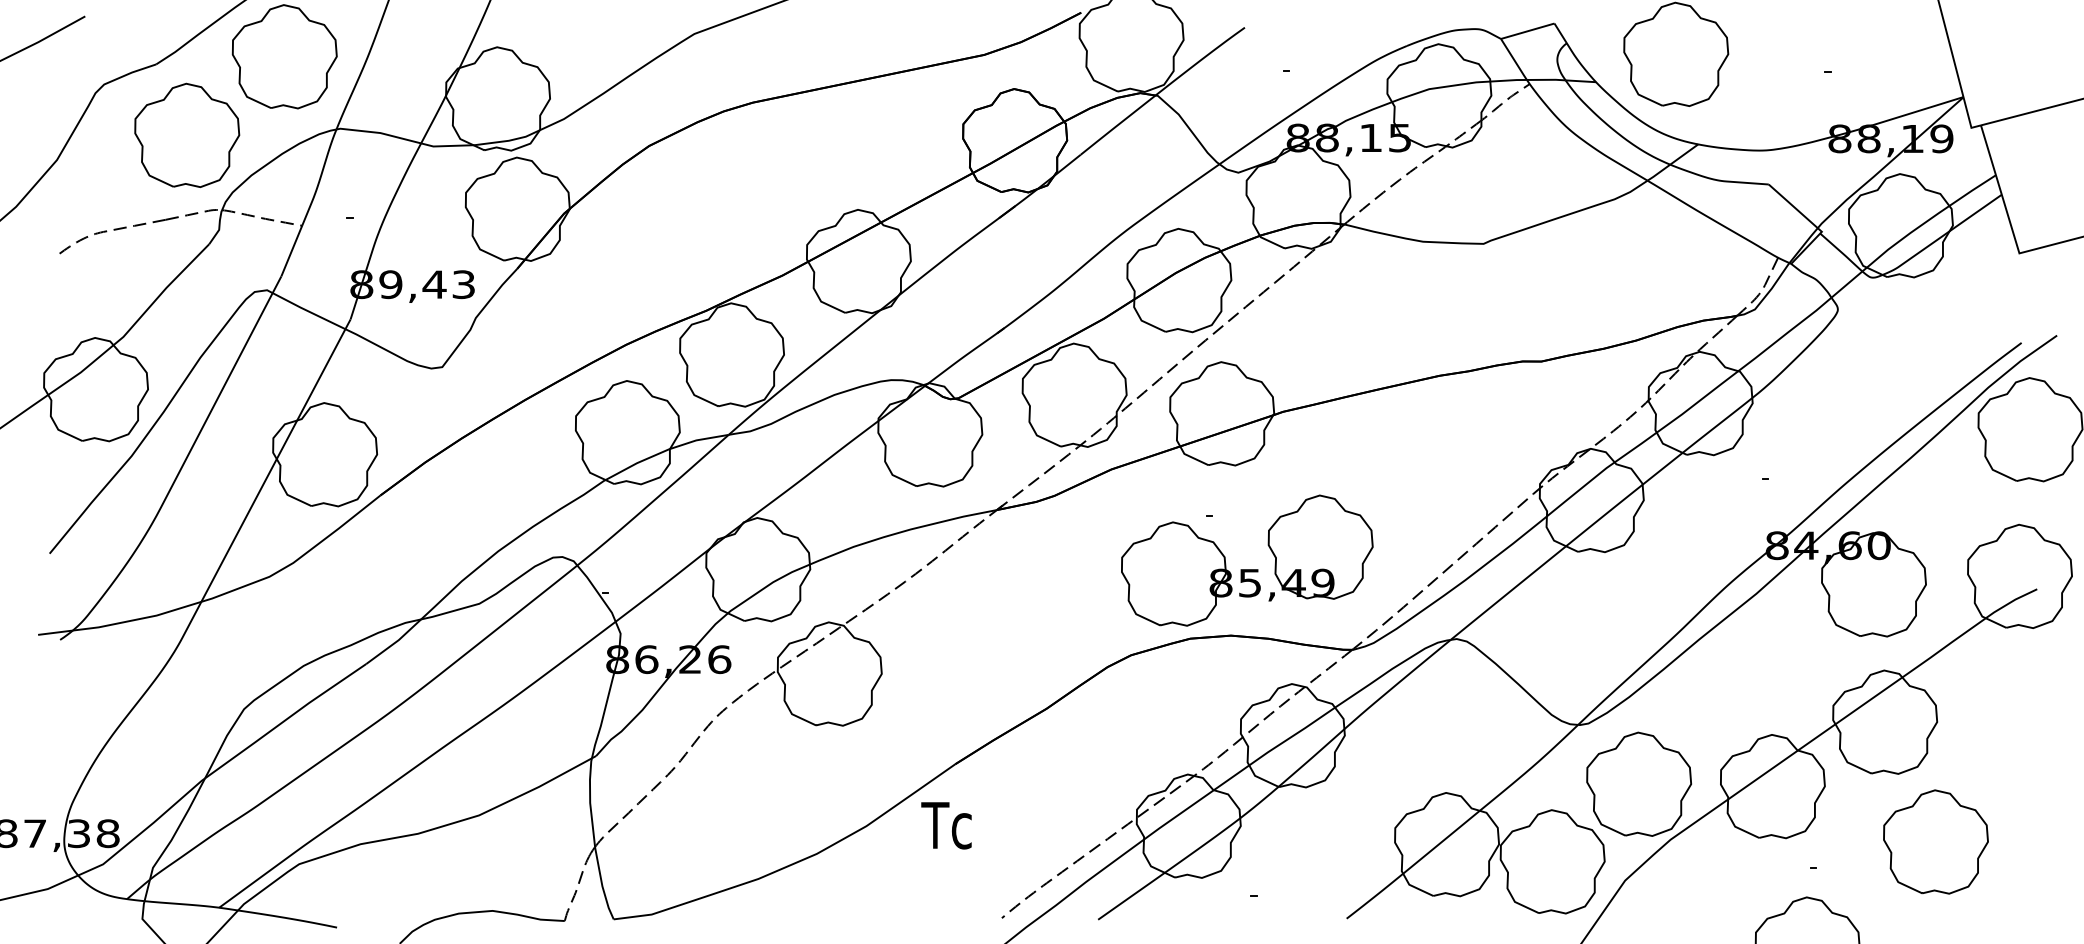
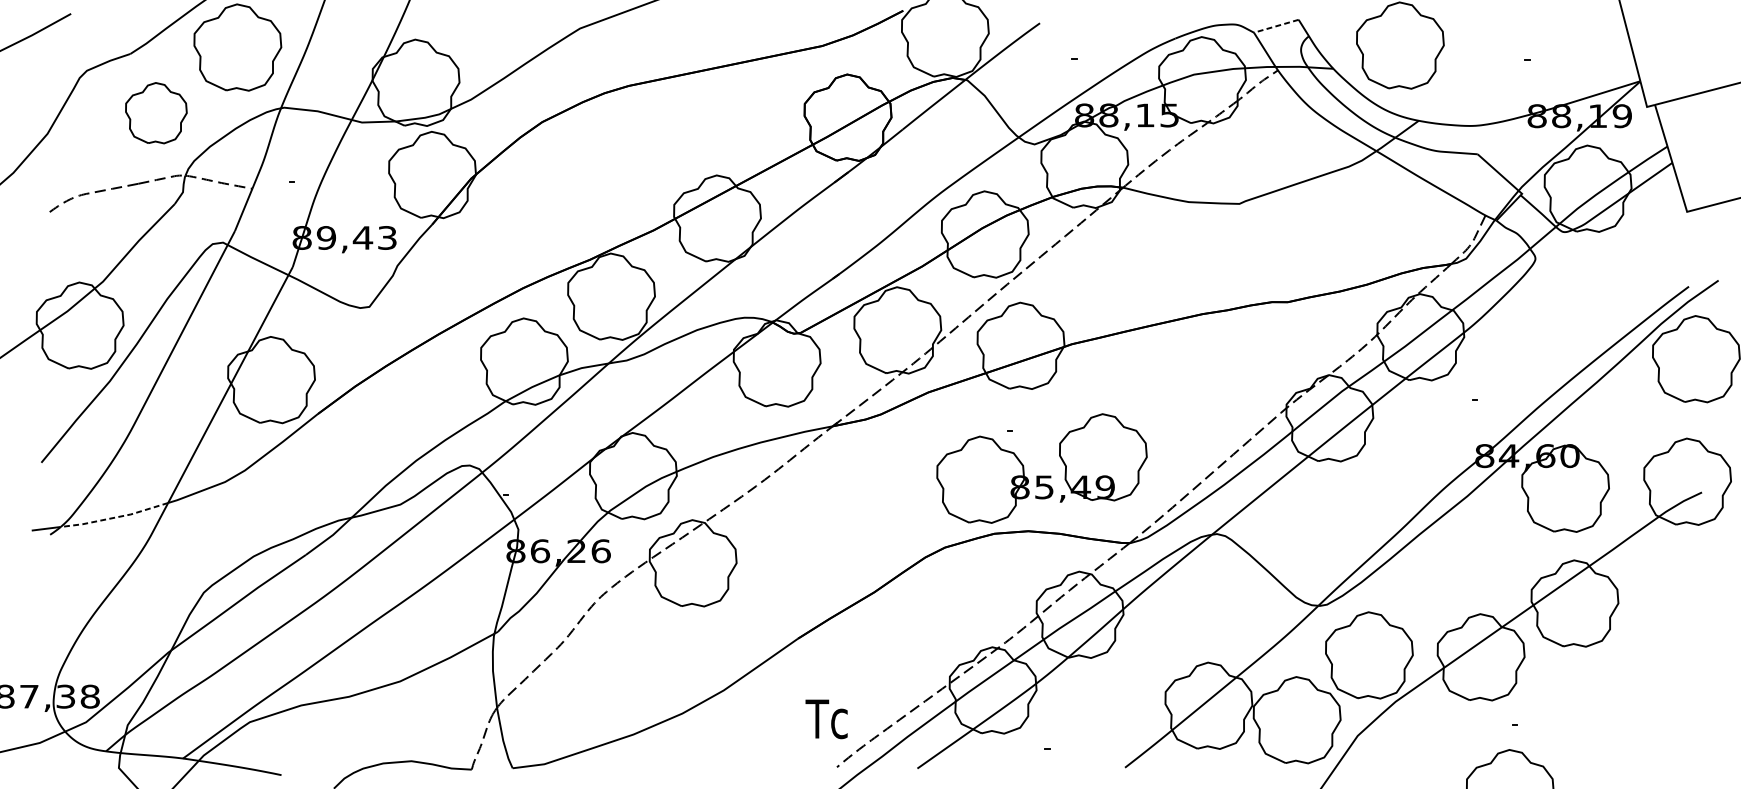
line: (1527, 31) -> (1276, 26), solid -> dashed
part: (187, 134) -> (156, 112), size x0.7
line: (137, 619) -> (114, 517), solid -> dashed
text: (946, 825) -> (826, 719), moved
part: (1935, 841) -> (1617, 703), removed

